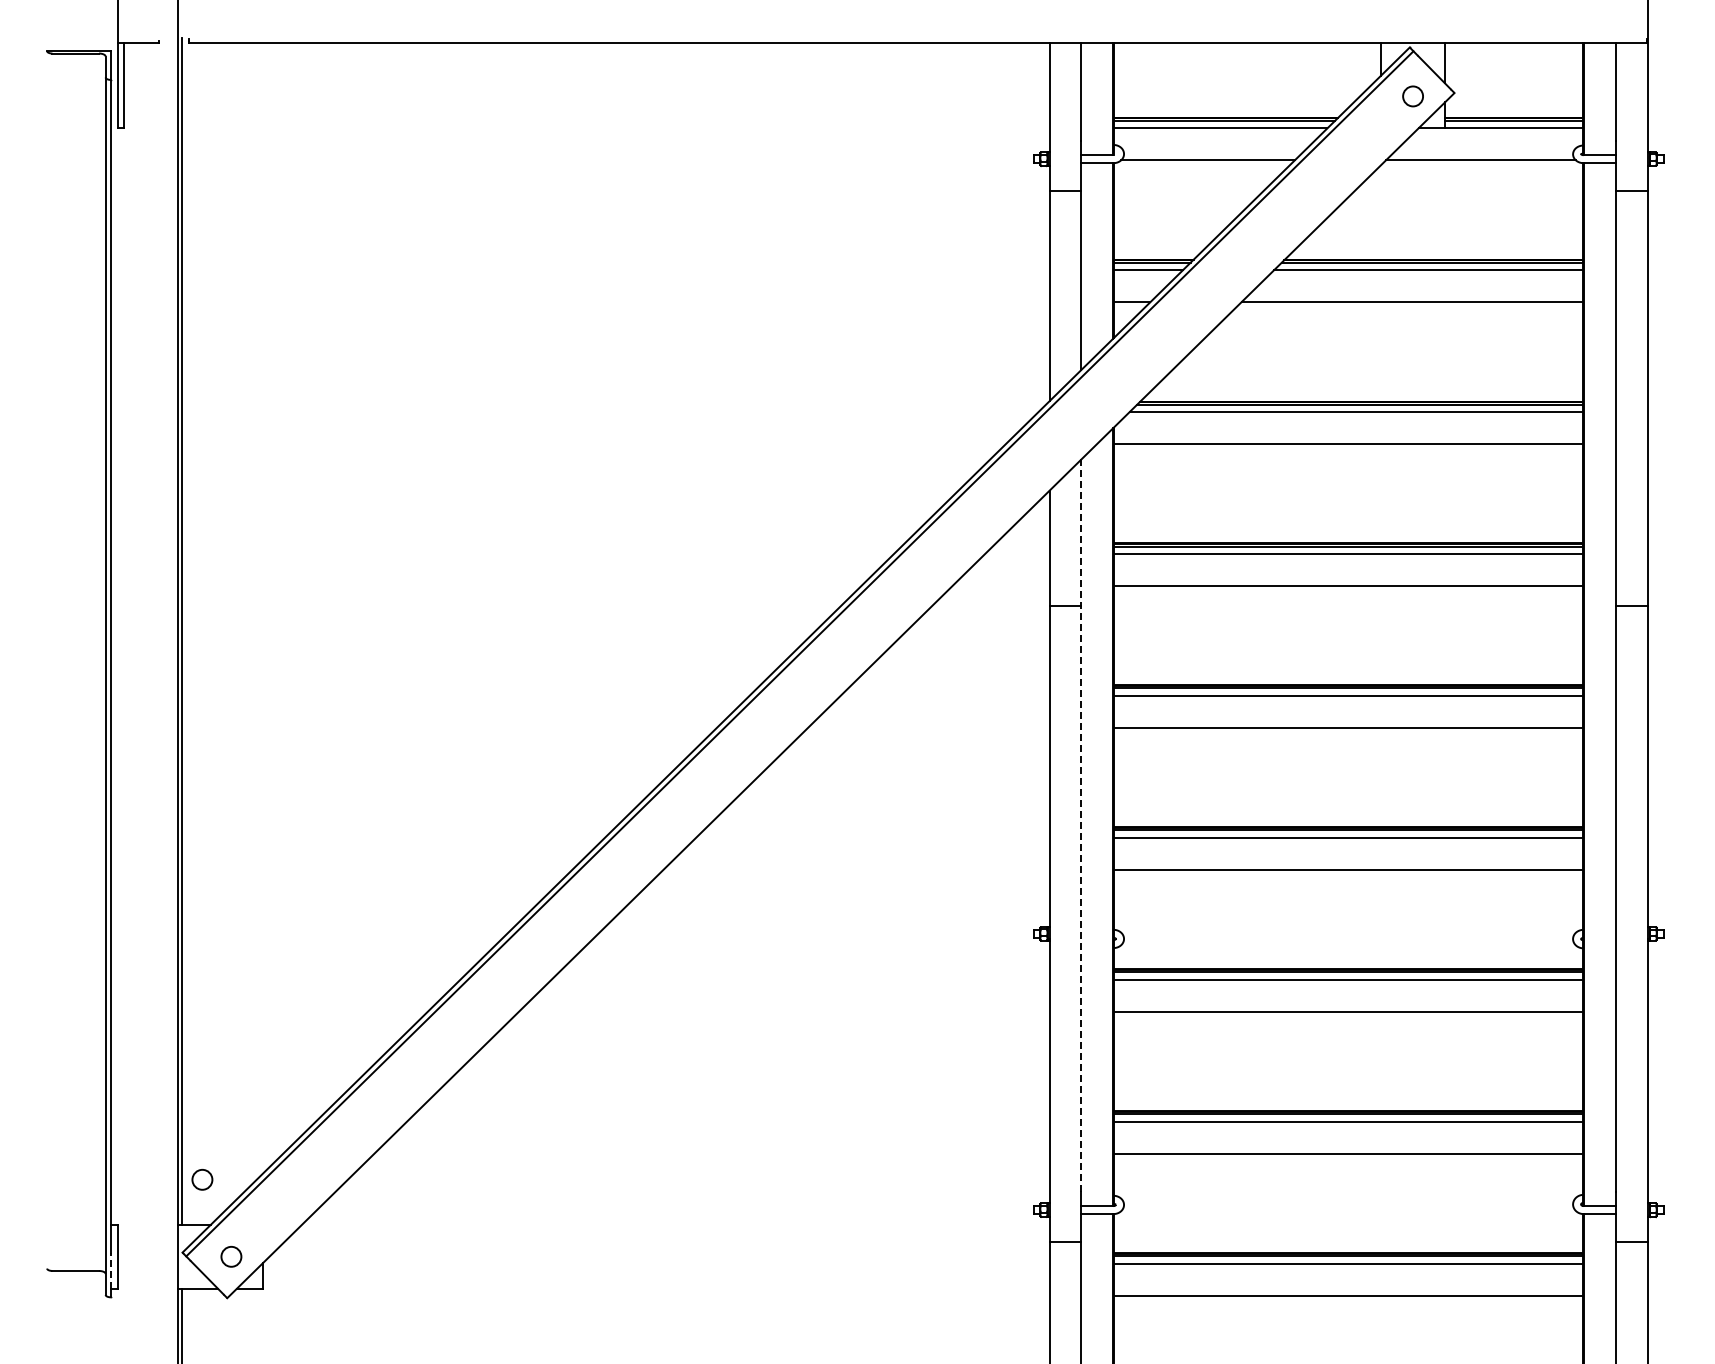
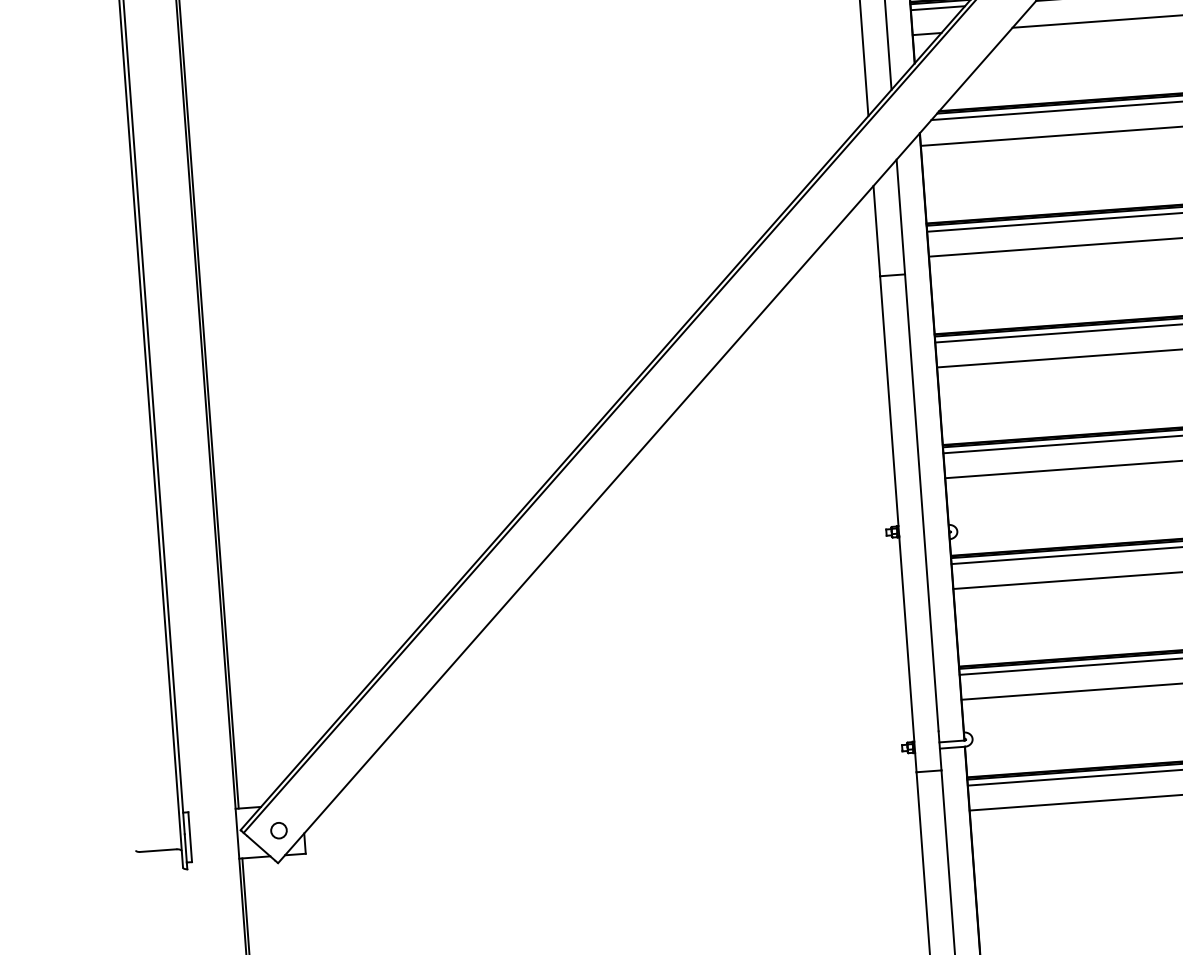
line: (1081, 825) -> (917, 445), dashed -> solid
circle: (202, 1179) -> (251, 771), removed
line: (110, 1270) -> (185, 848), dashed -> solid

